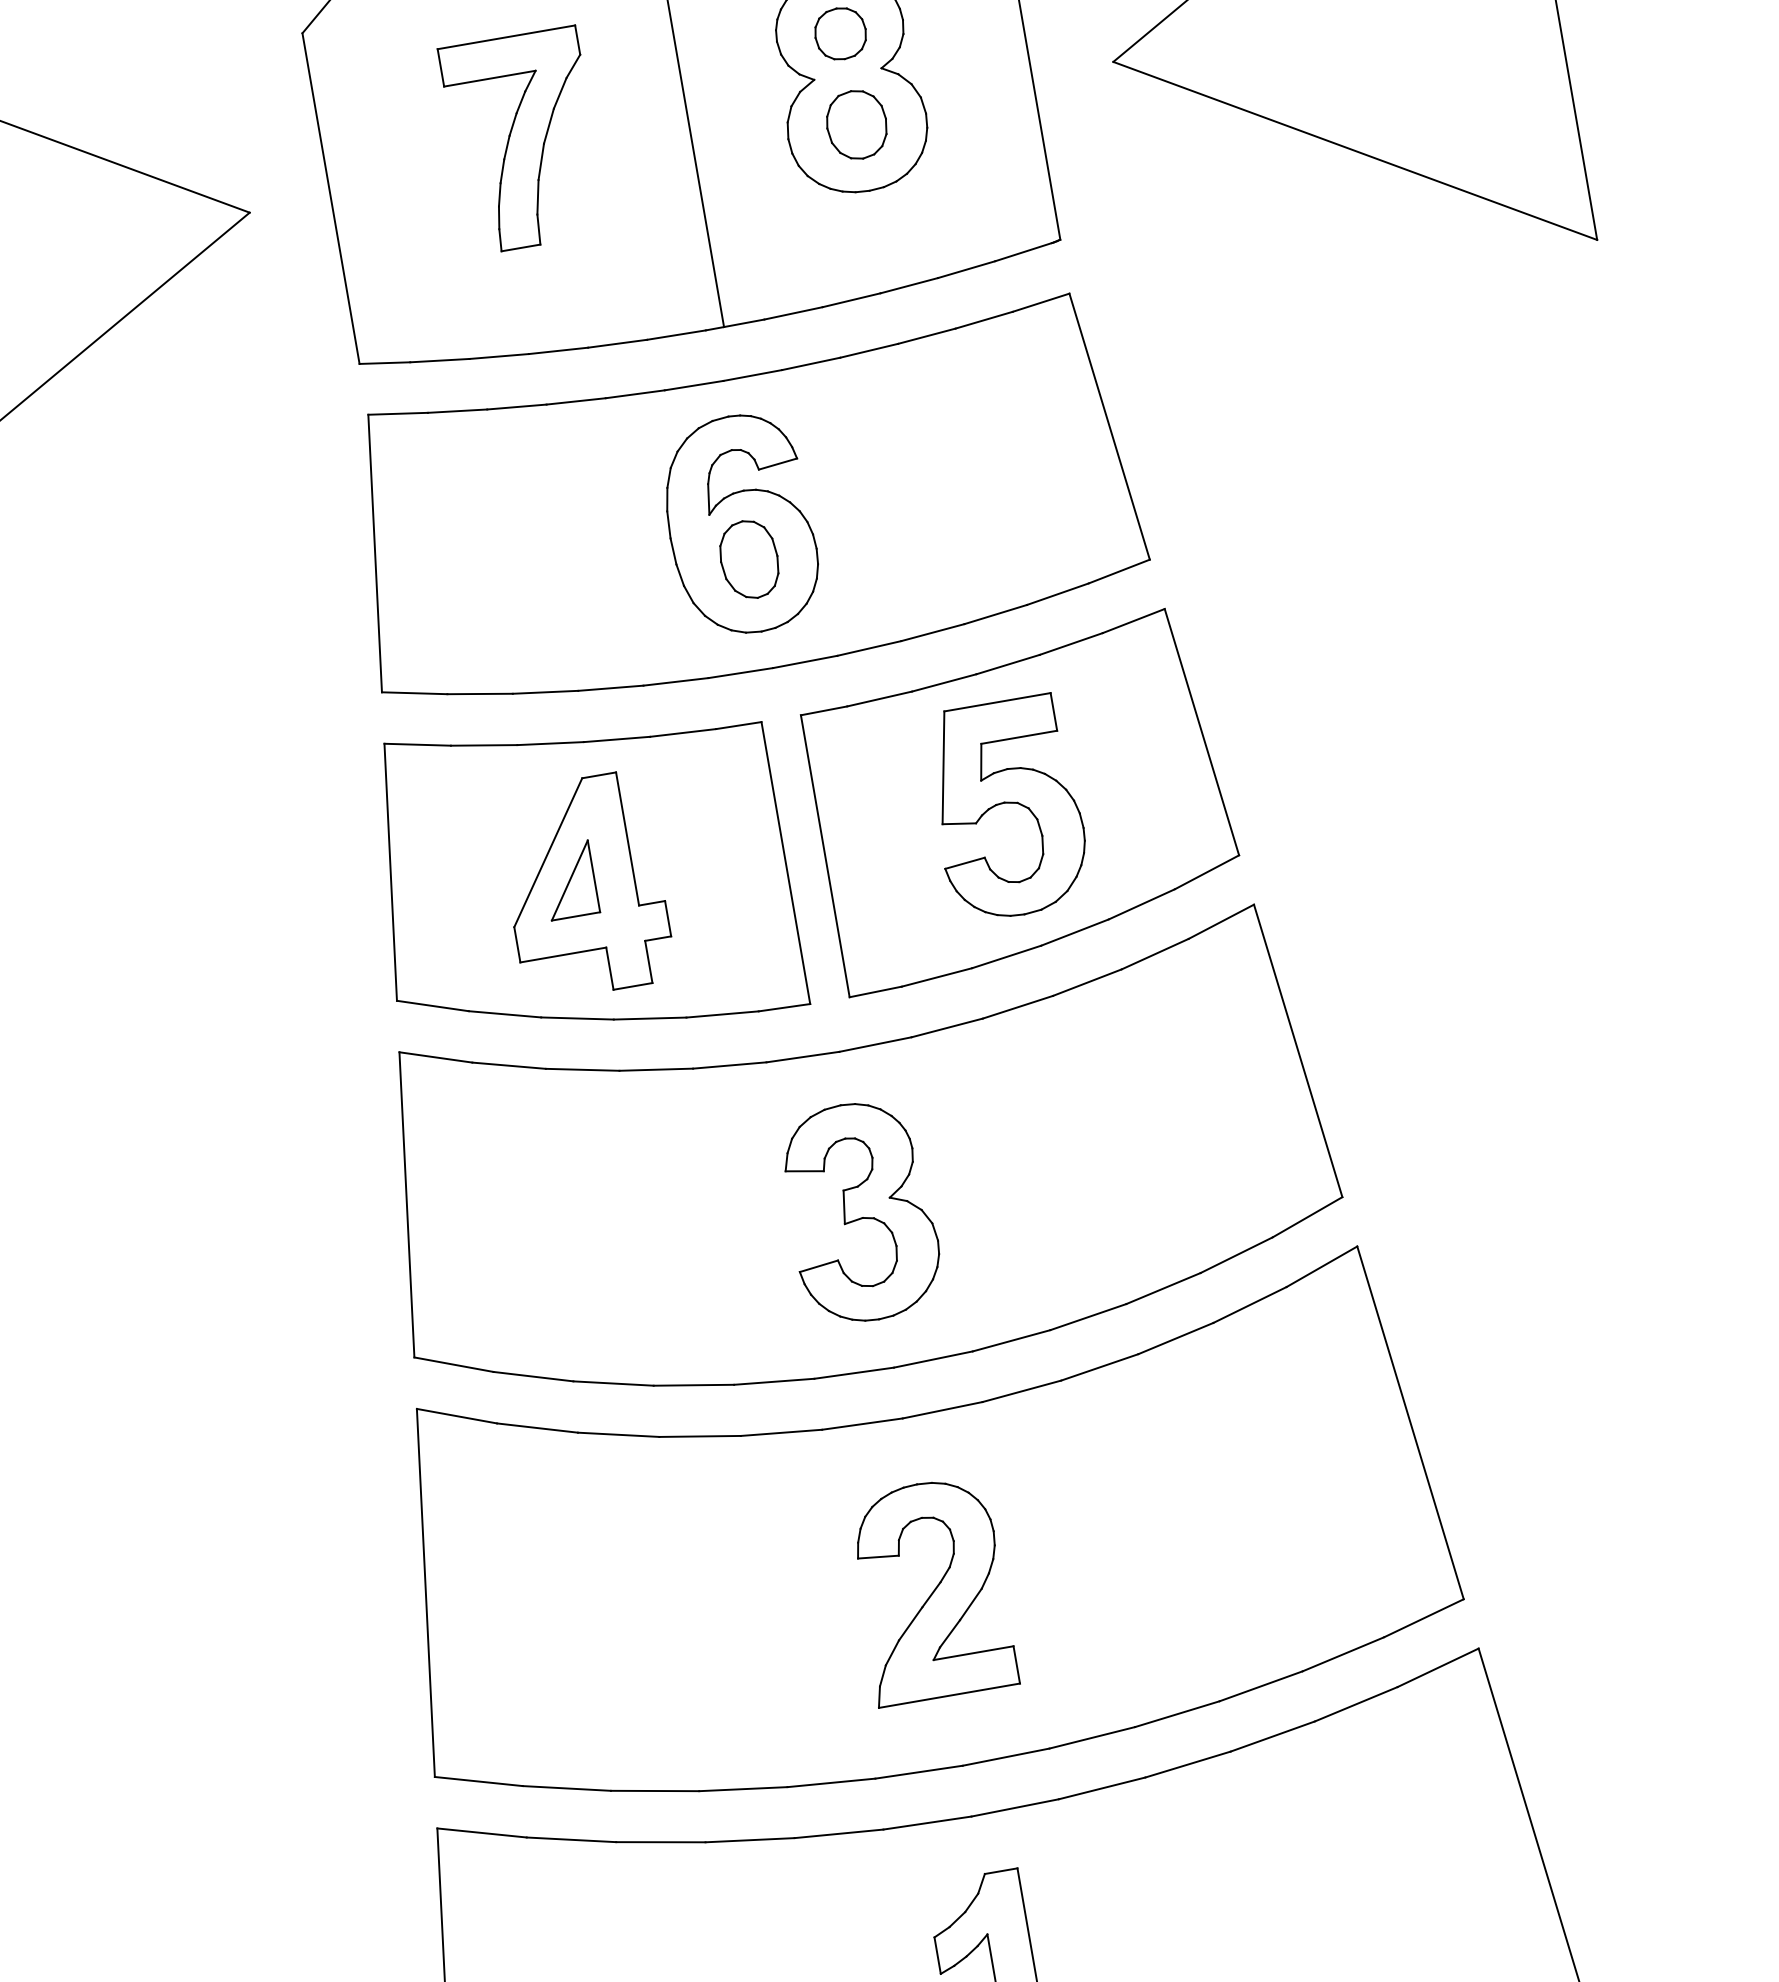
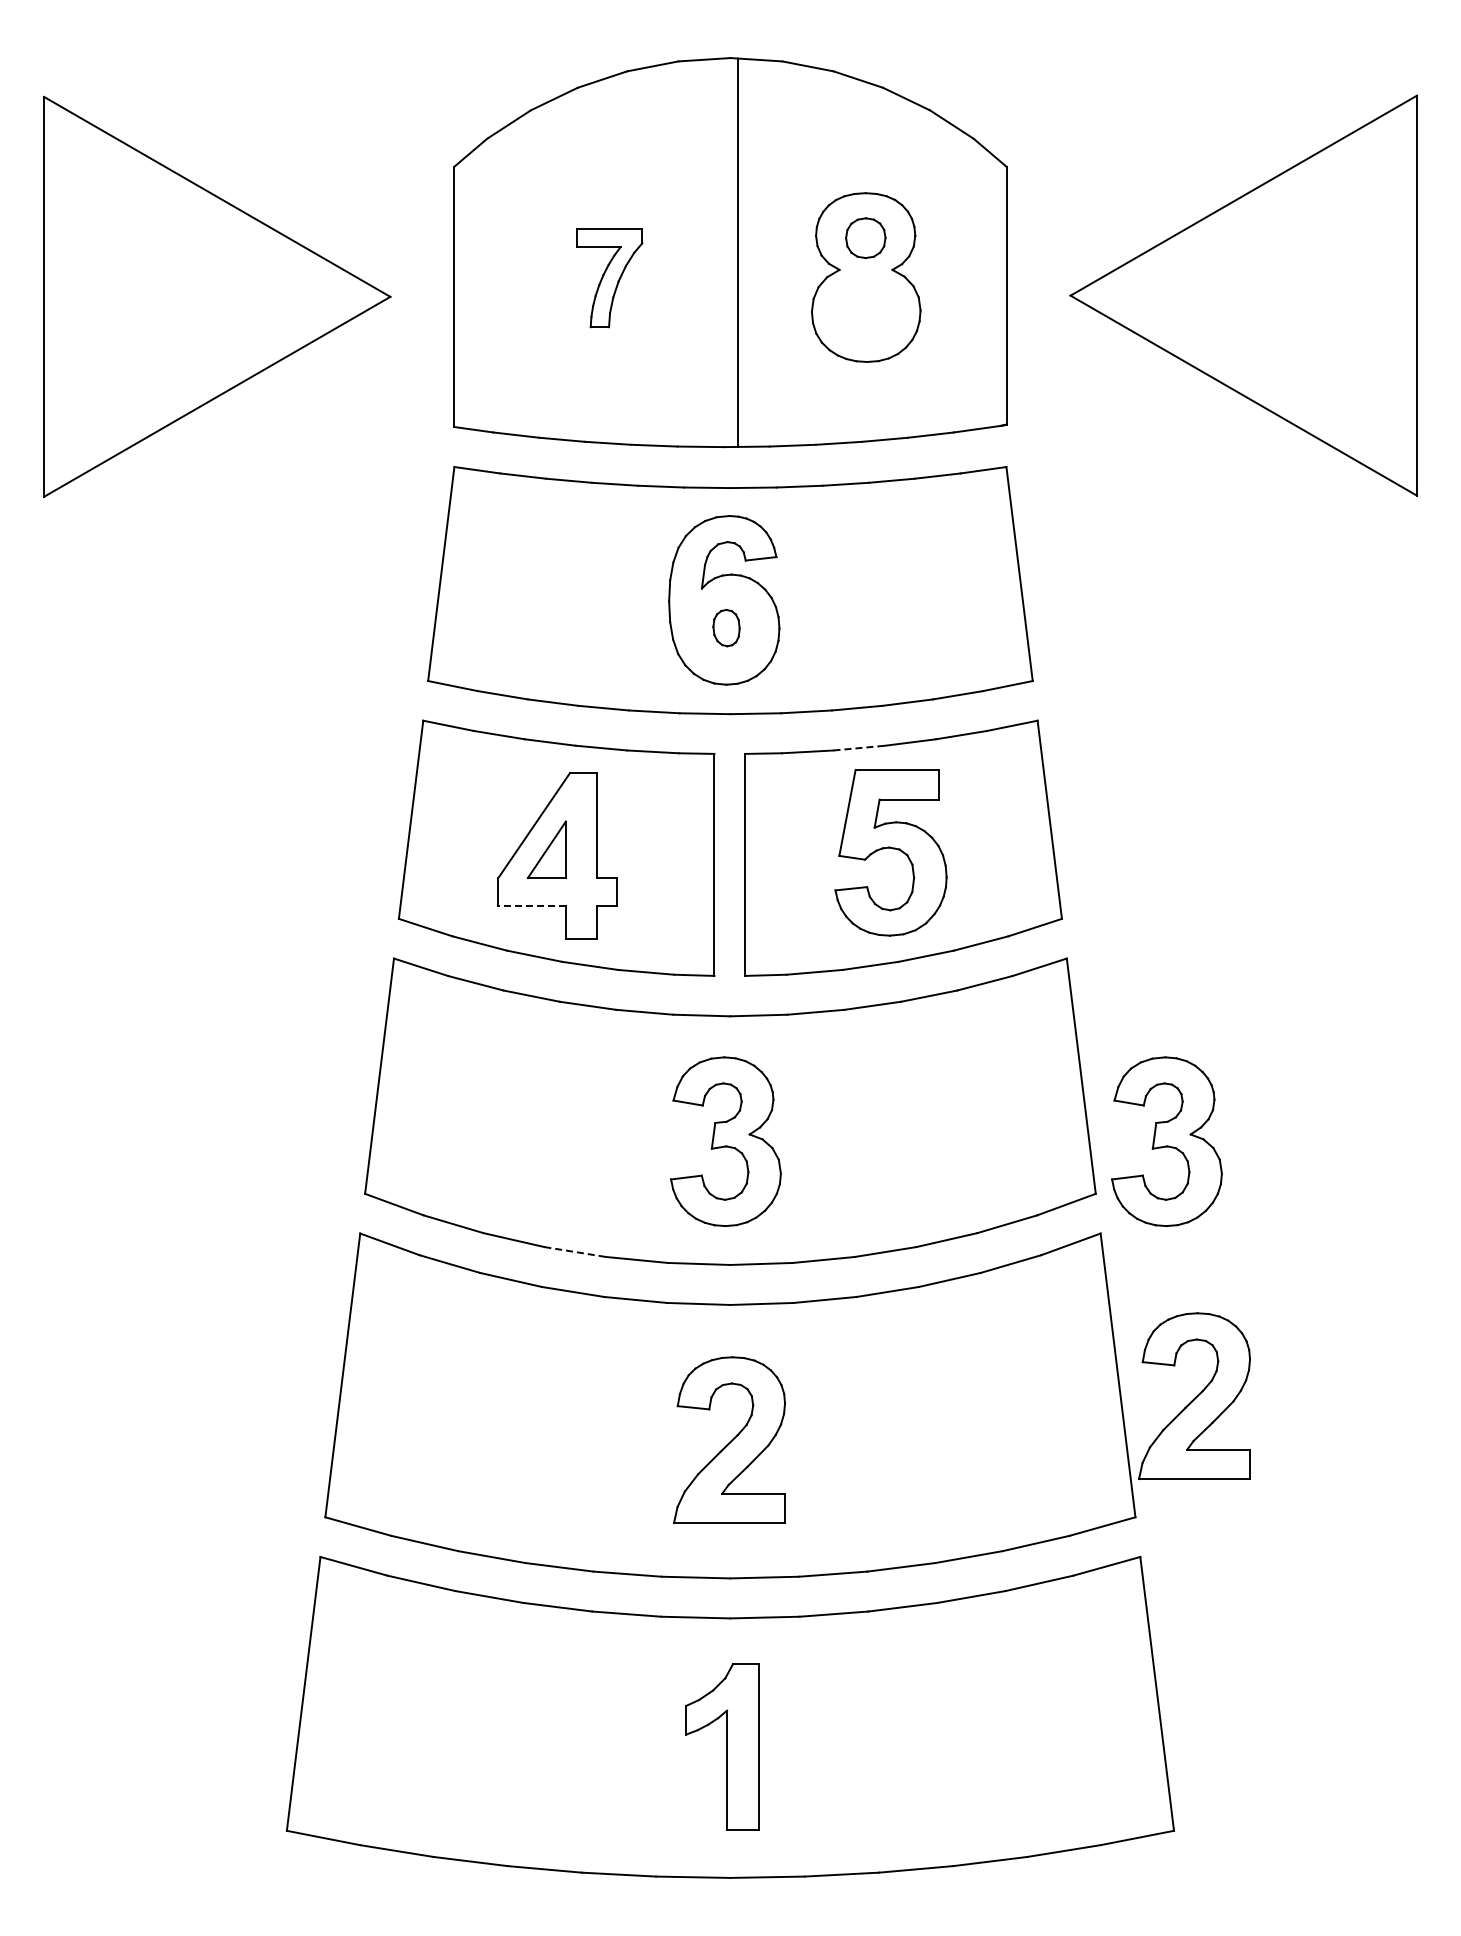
part: (857, 124) -> (866, 309), removed
part: (523, 141) -> (609, 278), size x0.6
part: (749, 558) -> (726, 627), size x0.6
line: (944, 683) -> (859, 748), solid -> dashed
line: (563, 954) -> (532, 905), solid -> dashed
part: (1420, 1115) -> (1166, 1141), added
line: (694, 1385) -> (575, 1252), solid -> dashed
part: (1512, 1432) -> (1194, 1396), added

